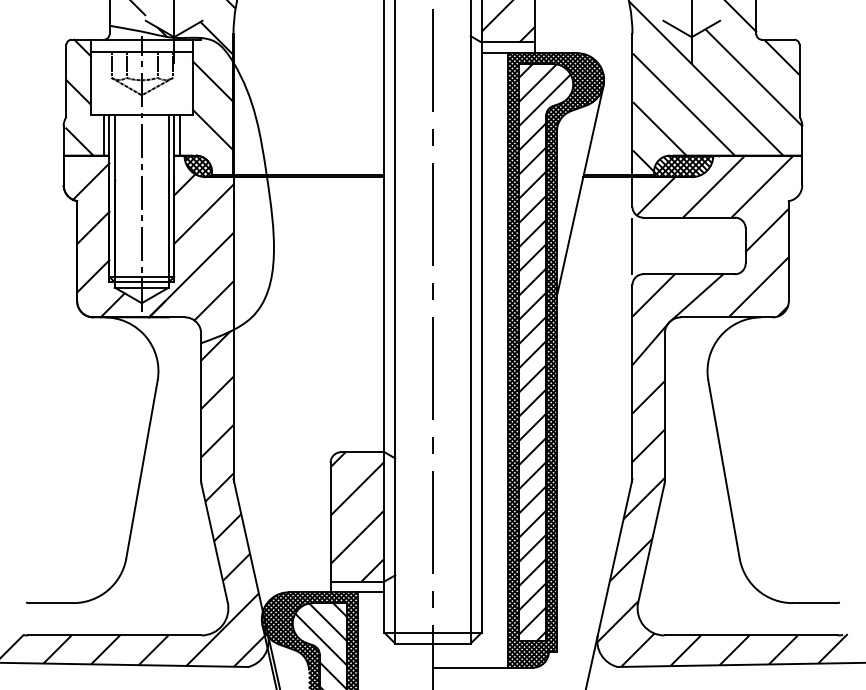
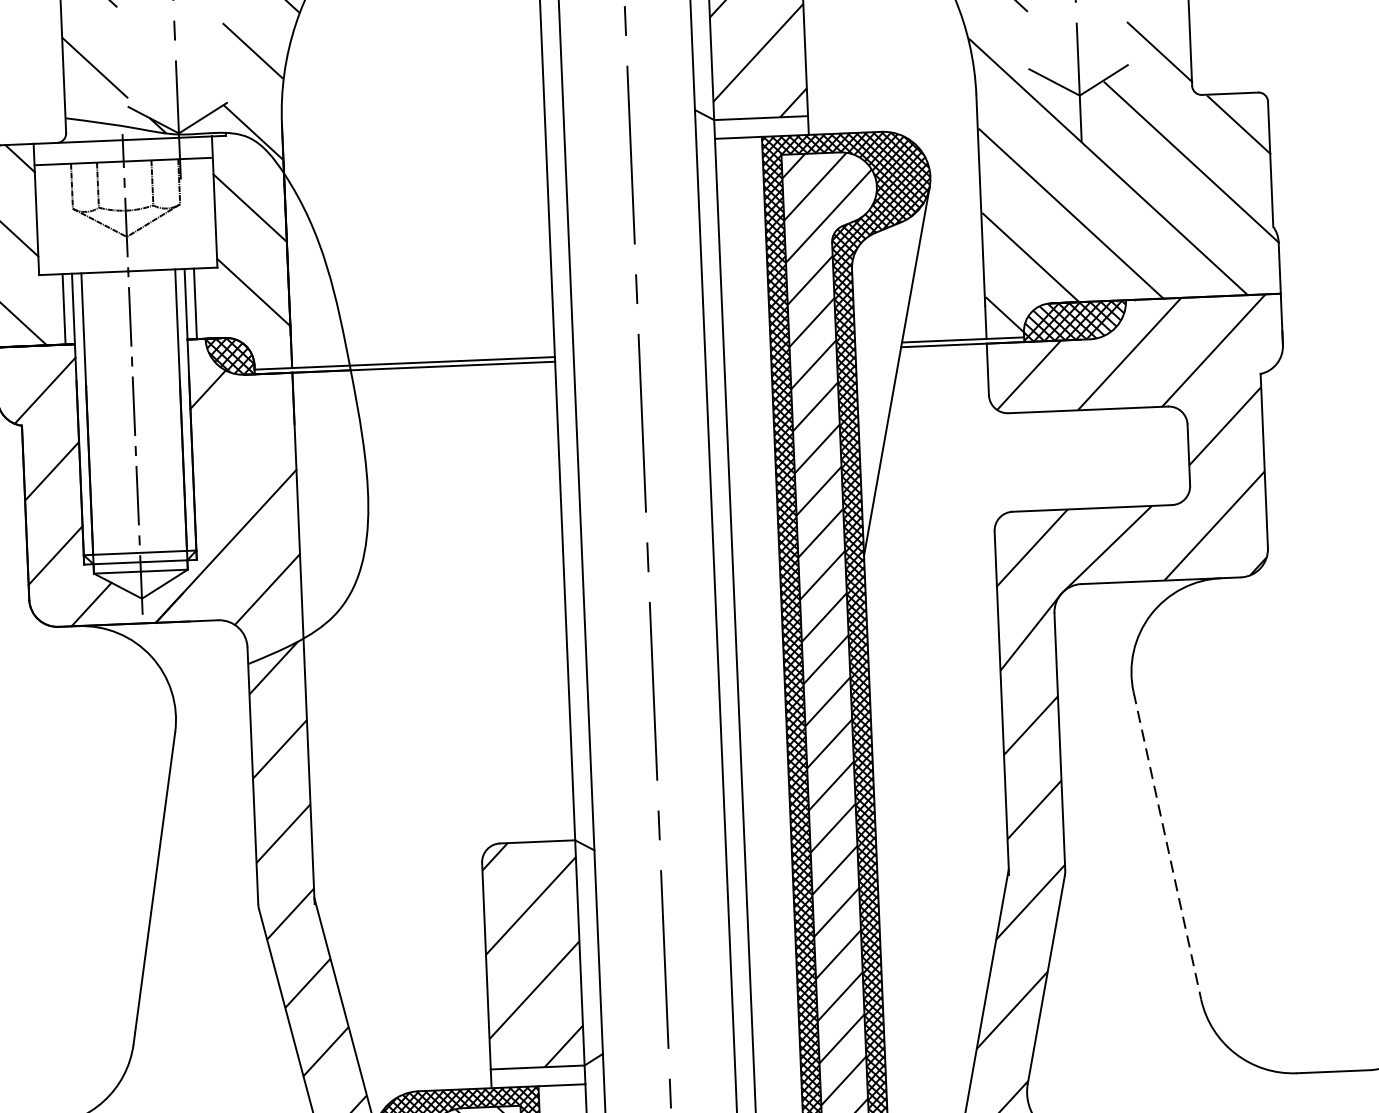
line: (203, 213) -> (242, 438), removed
line: (632, 246) -> (991, 464), removed
line: (724, 470) -> (1168, 847), solid -> dashed

